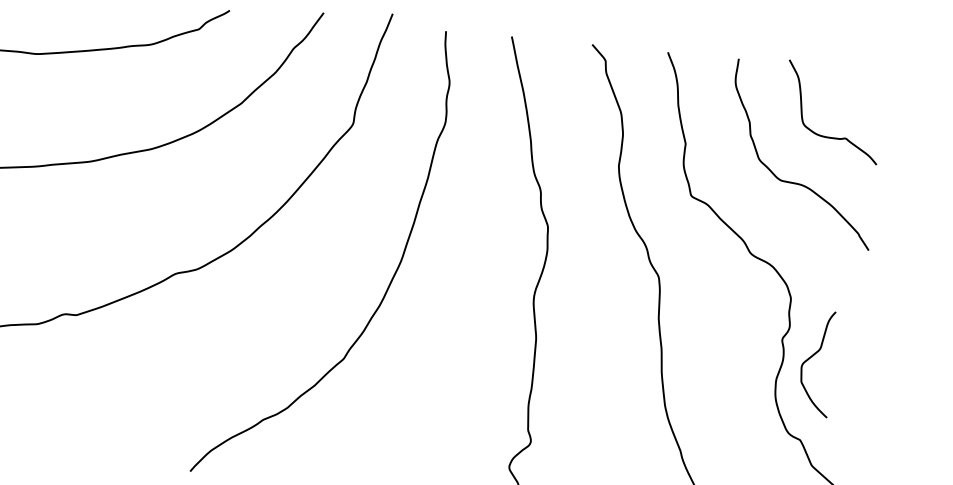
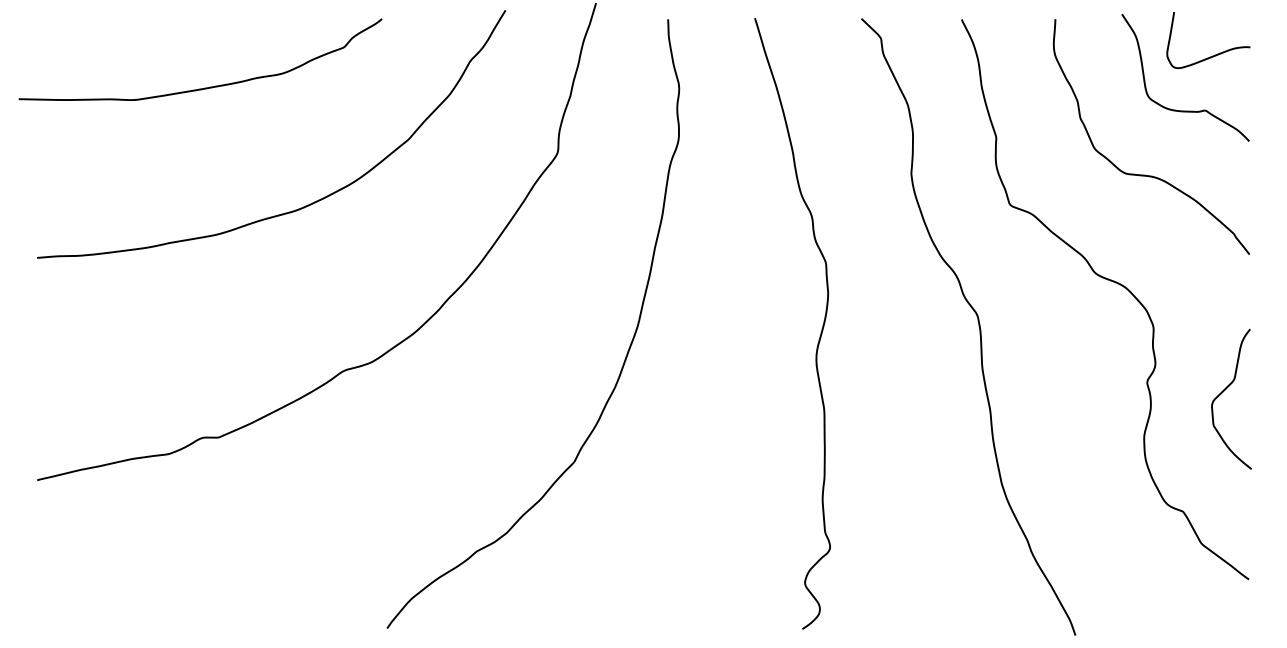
curve: (854, 97) -> (1212, 55), added
curve: (812, 357) -> (1224, 391), moved

